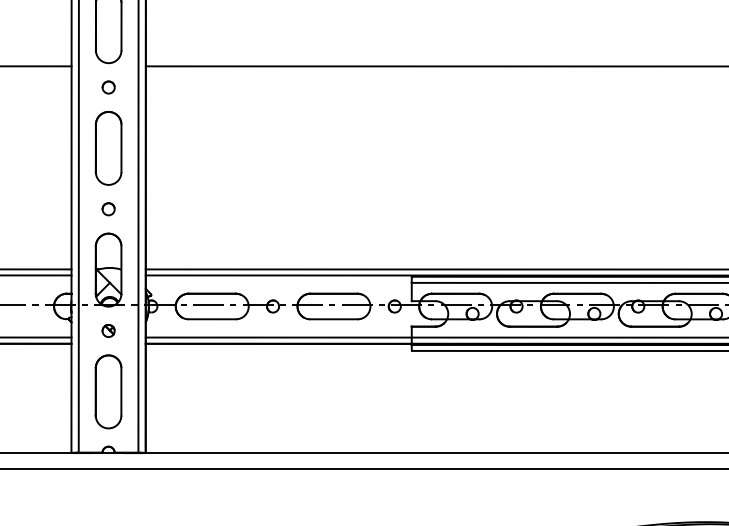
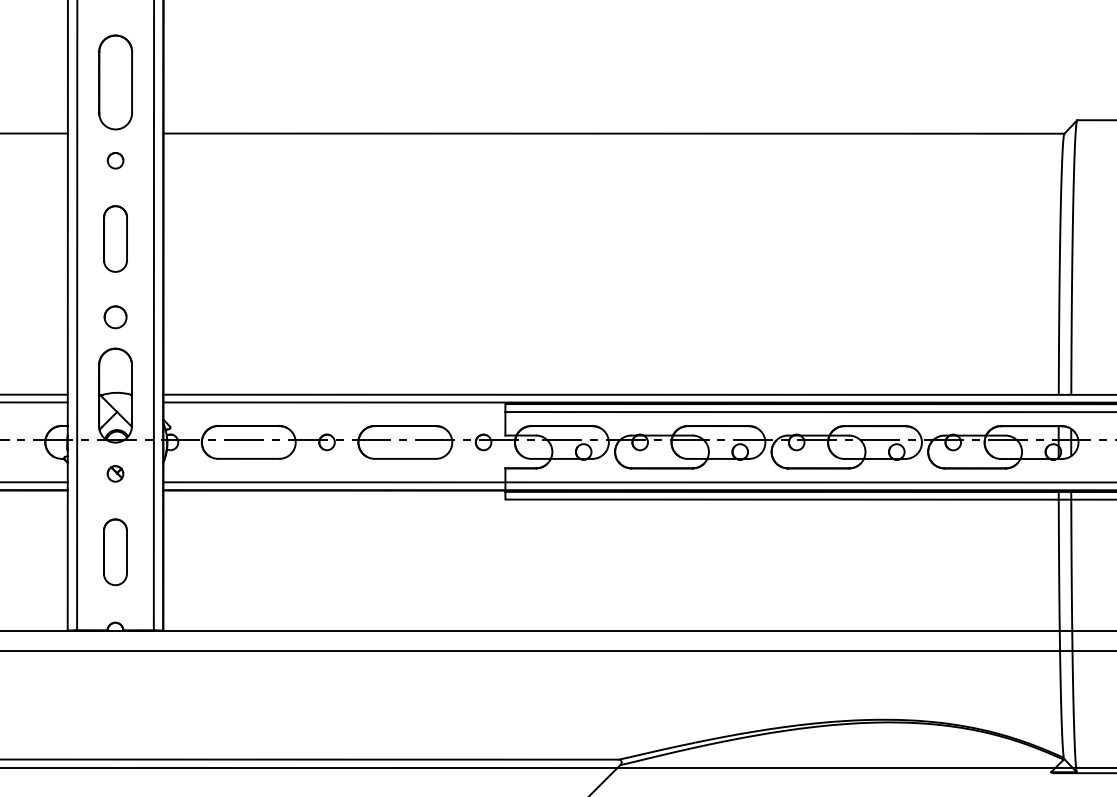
part: (108, 147) -> (115, 238), size x0.7
part: (108, 209) -> (115, 317), size x1.4
part: (108, 392) -> (115, 552), size x0.7

